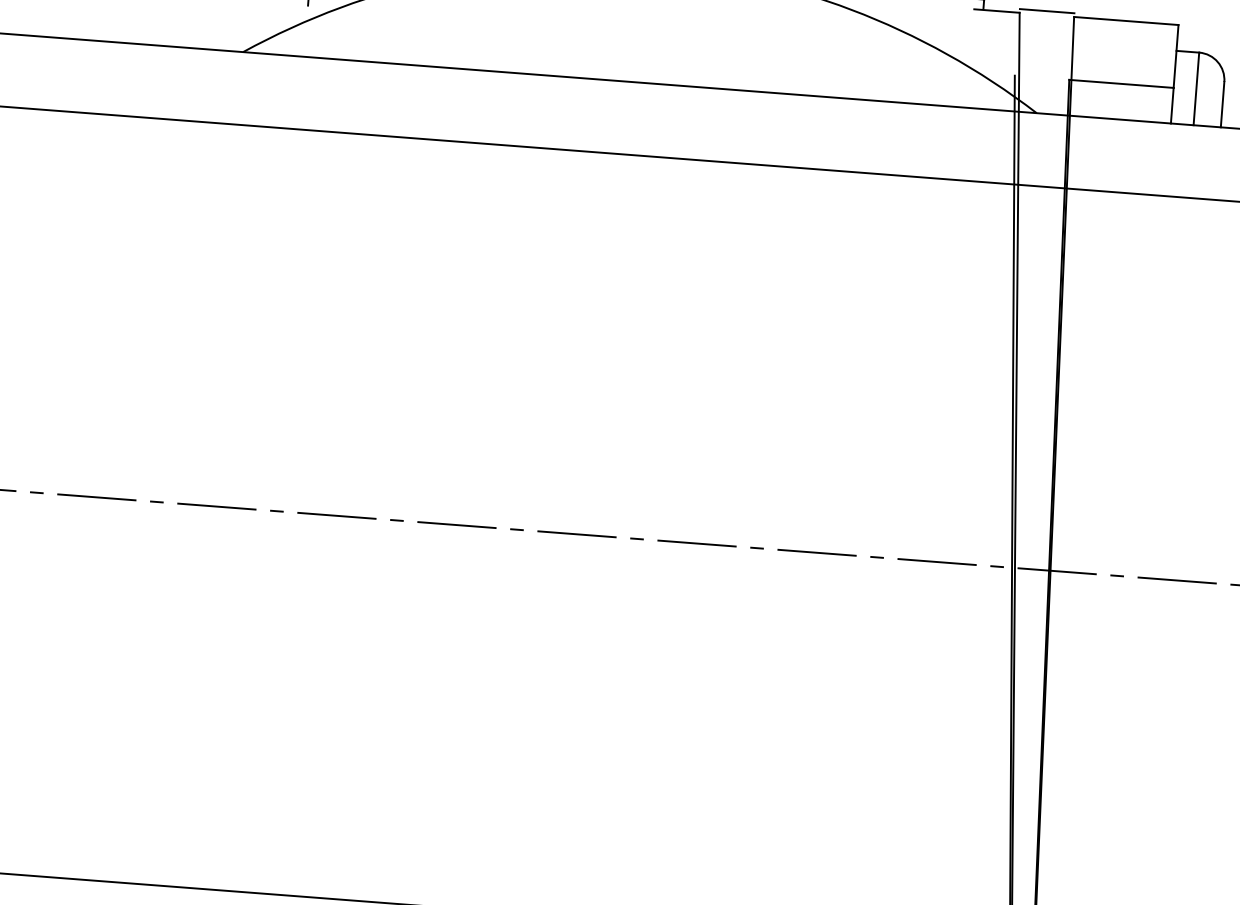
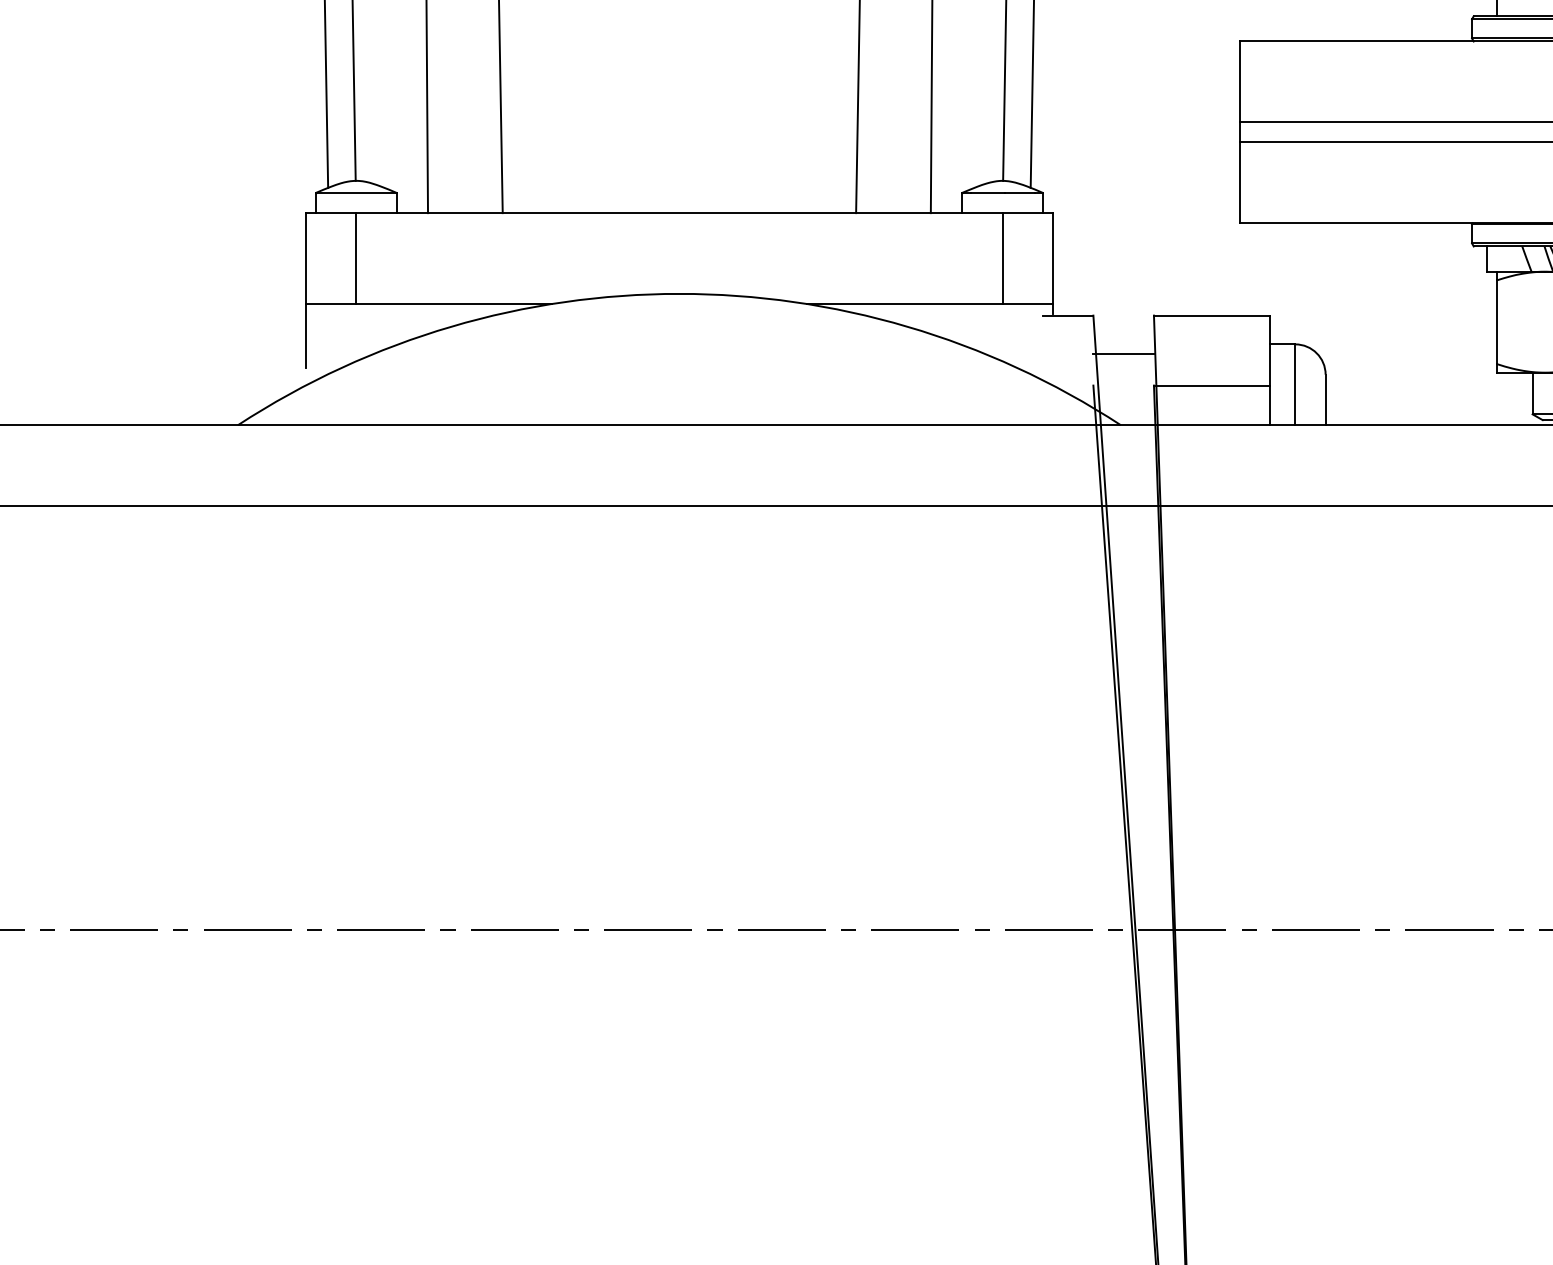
line: (1047, 11) -> (1123, 354), moved

